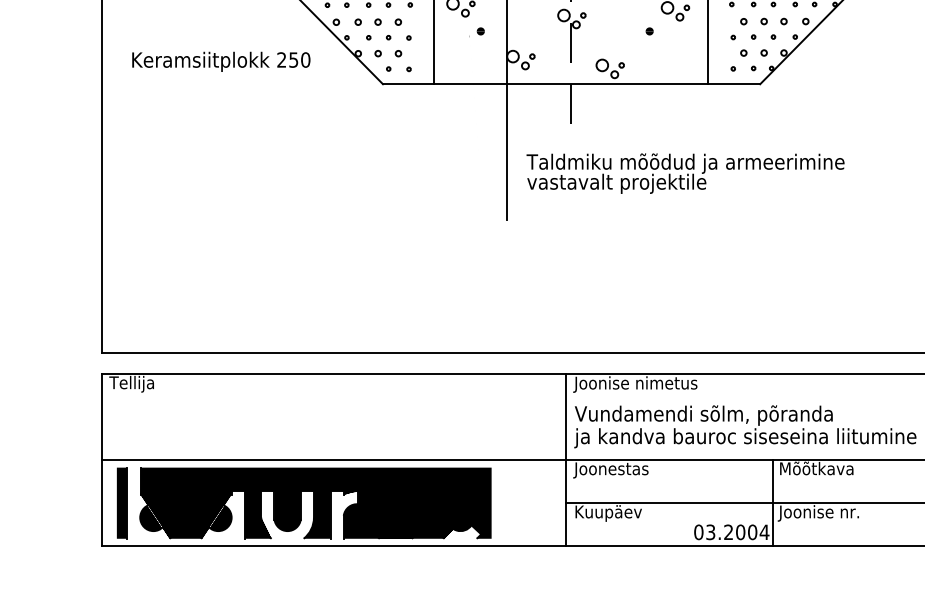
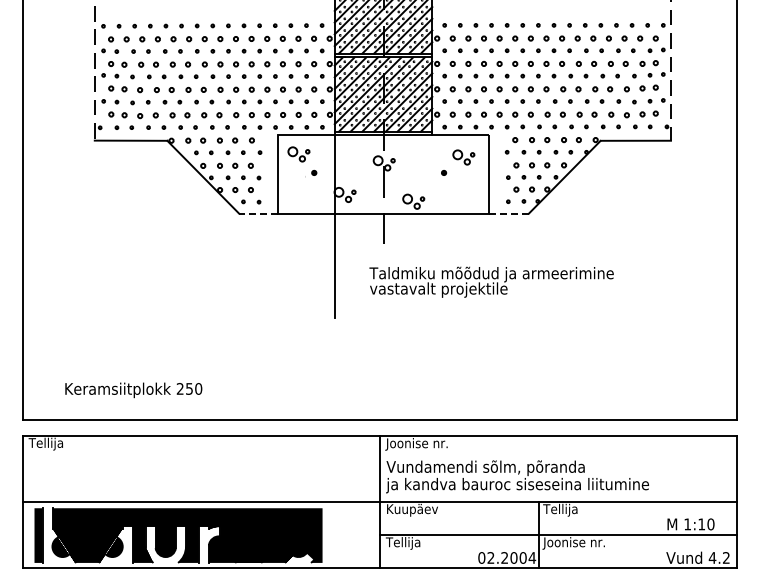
text: (220, 62) -> (133, 390), moved
line: (408, 84) -> (258, 213), solid -> dashed
line: (734, 84) -> (509, 213), solid -> dashed
text: (685, 172) -> (491, 281), moved
text: (671, 383) -> (460, 443), Joonise nimetus -> Joonise nr.
text: (611, 469) -> (414, 509), Joonestas -> Kuupäev
text: (815, 469) -> (571, 509), Mõõtkava -> Tellija
text: (607, 513) -> (411, 543), Kuupäev -> Tellija
text: (710, 531) -> (490, 557), 03.2004 -> 02.2004

